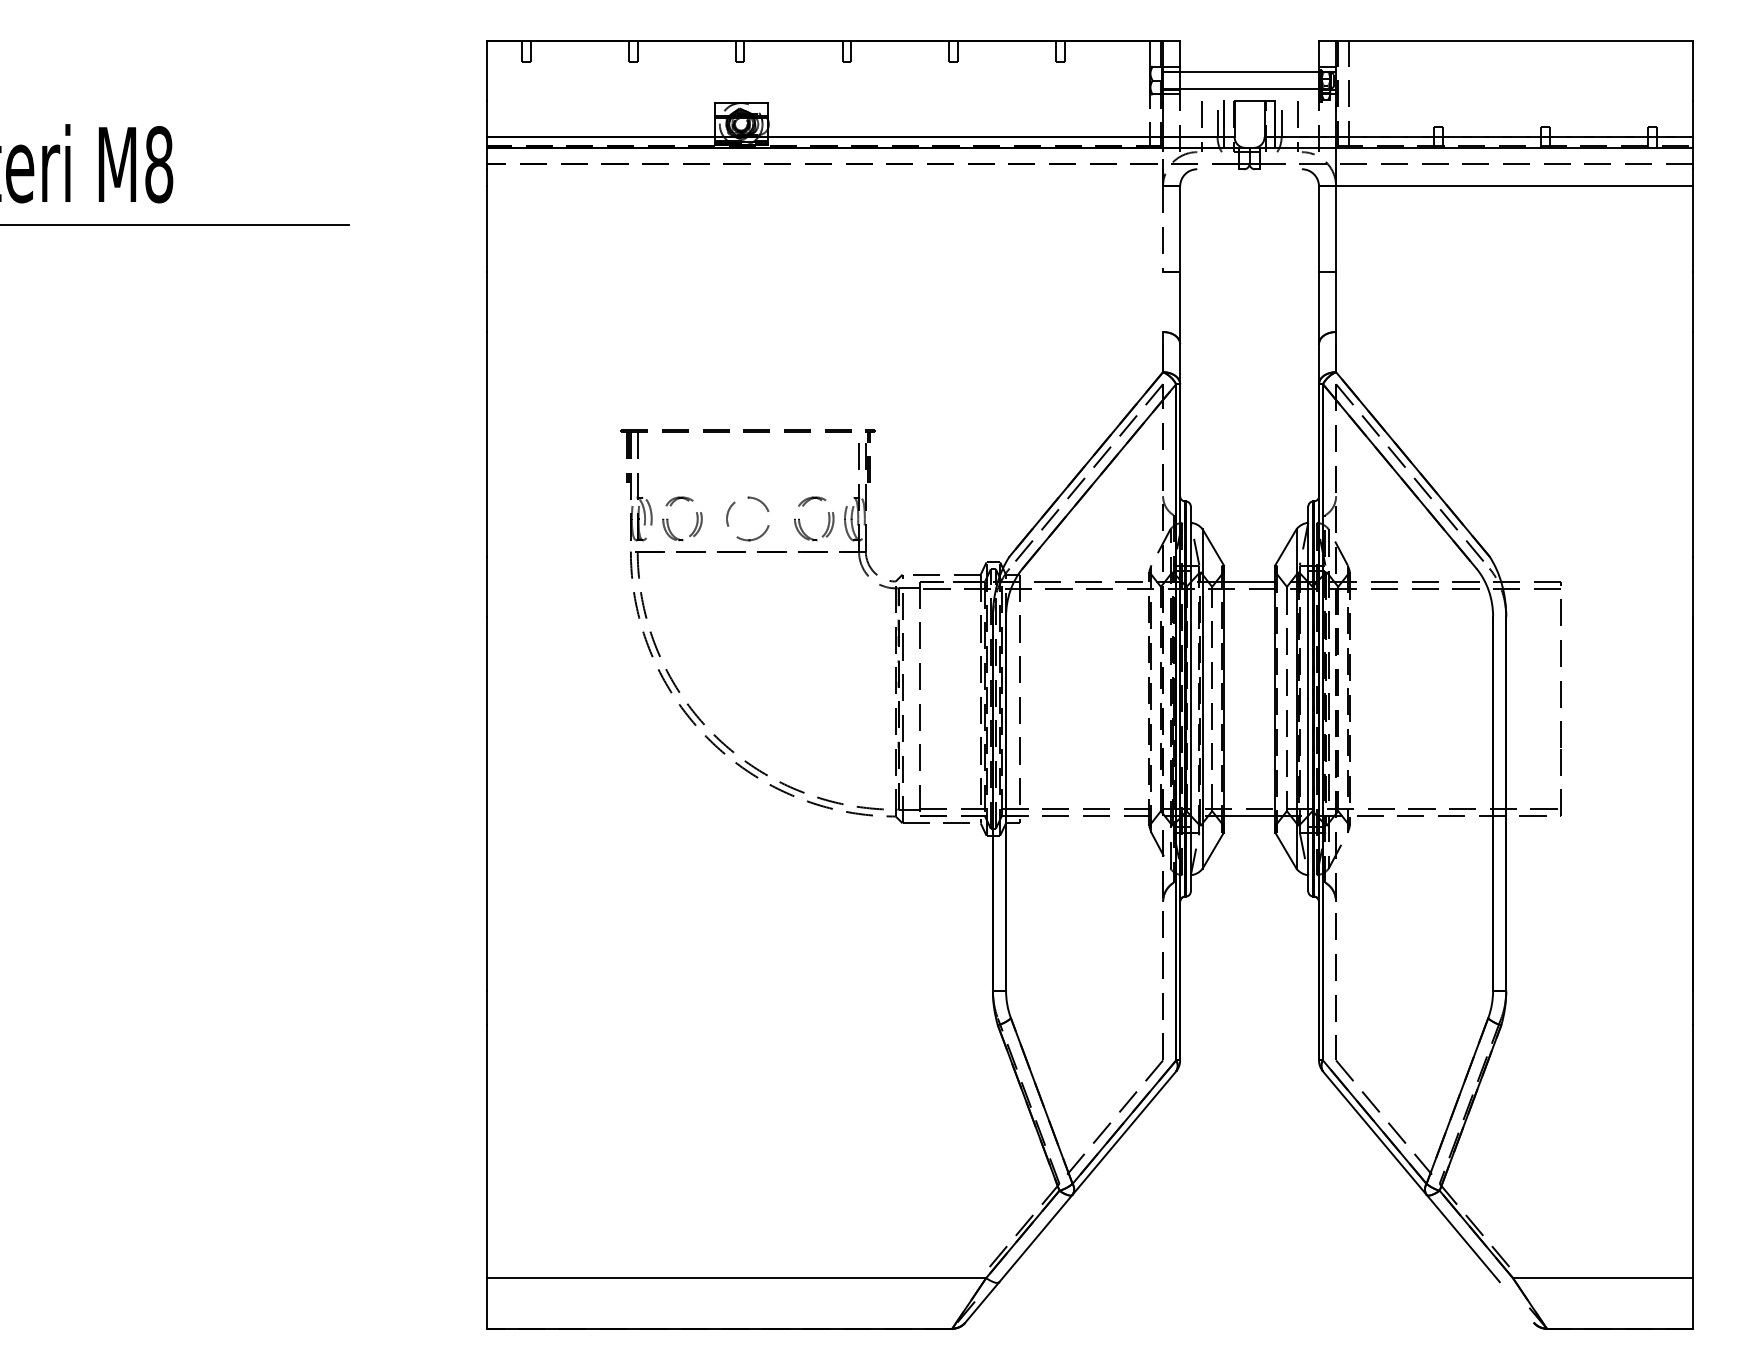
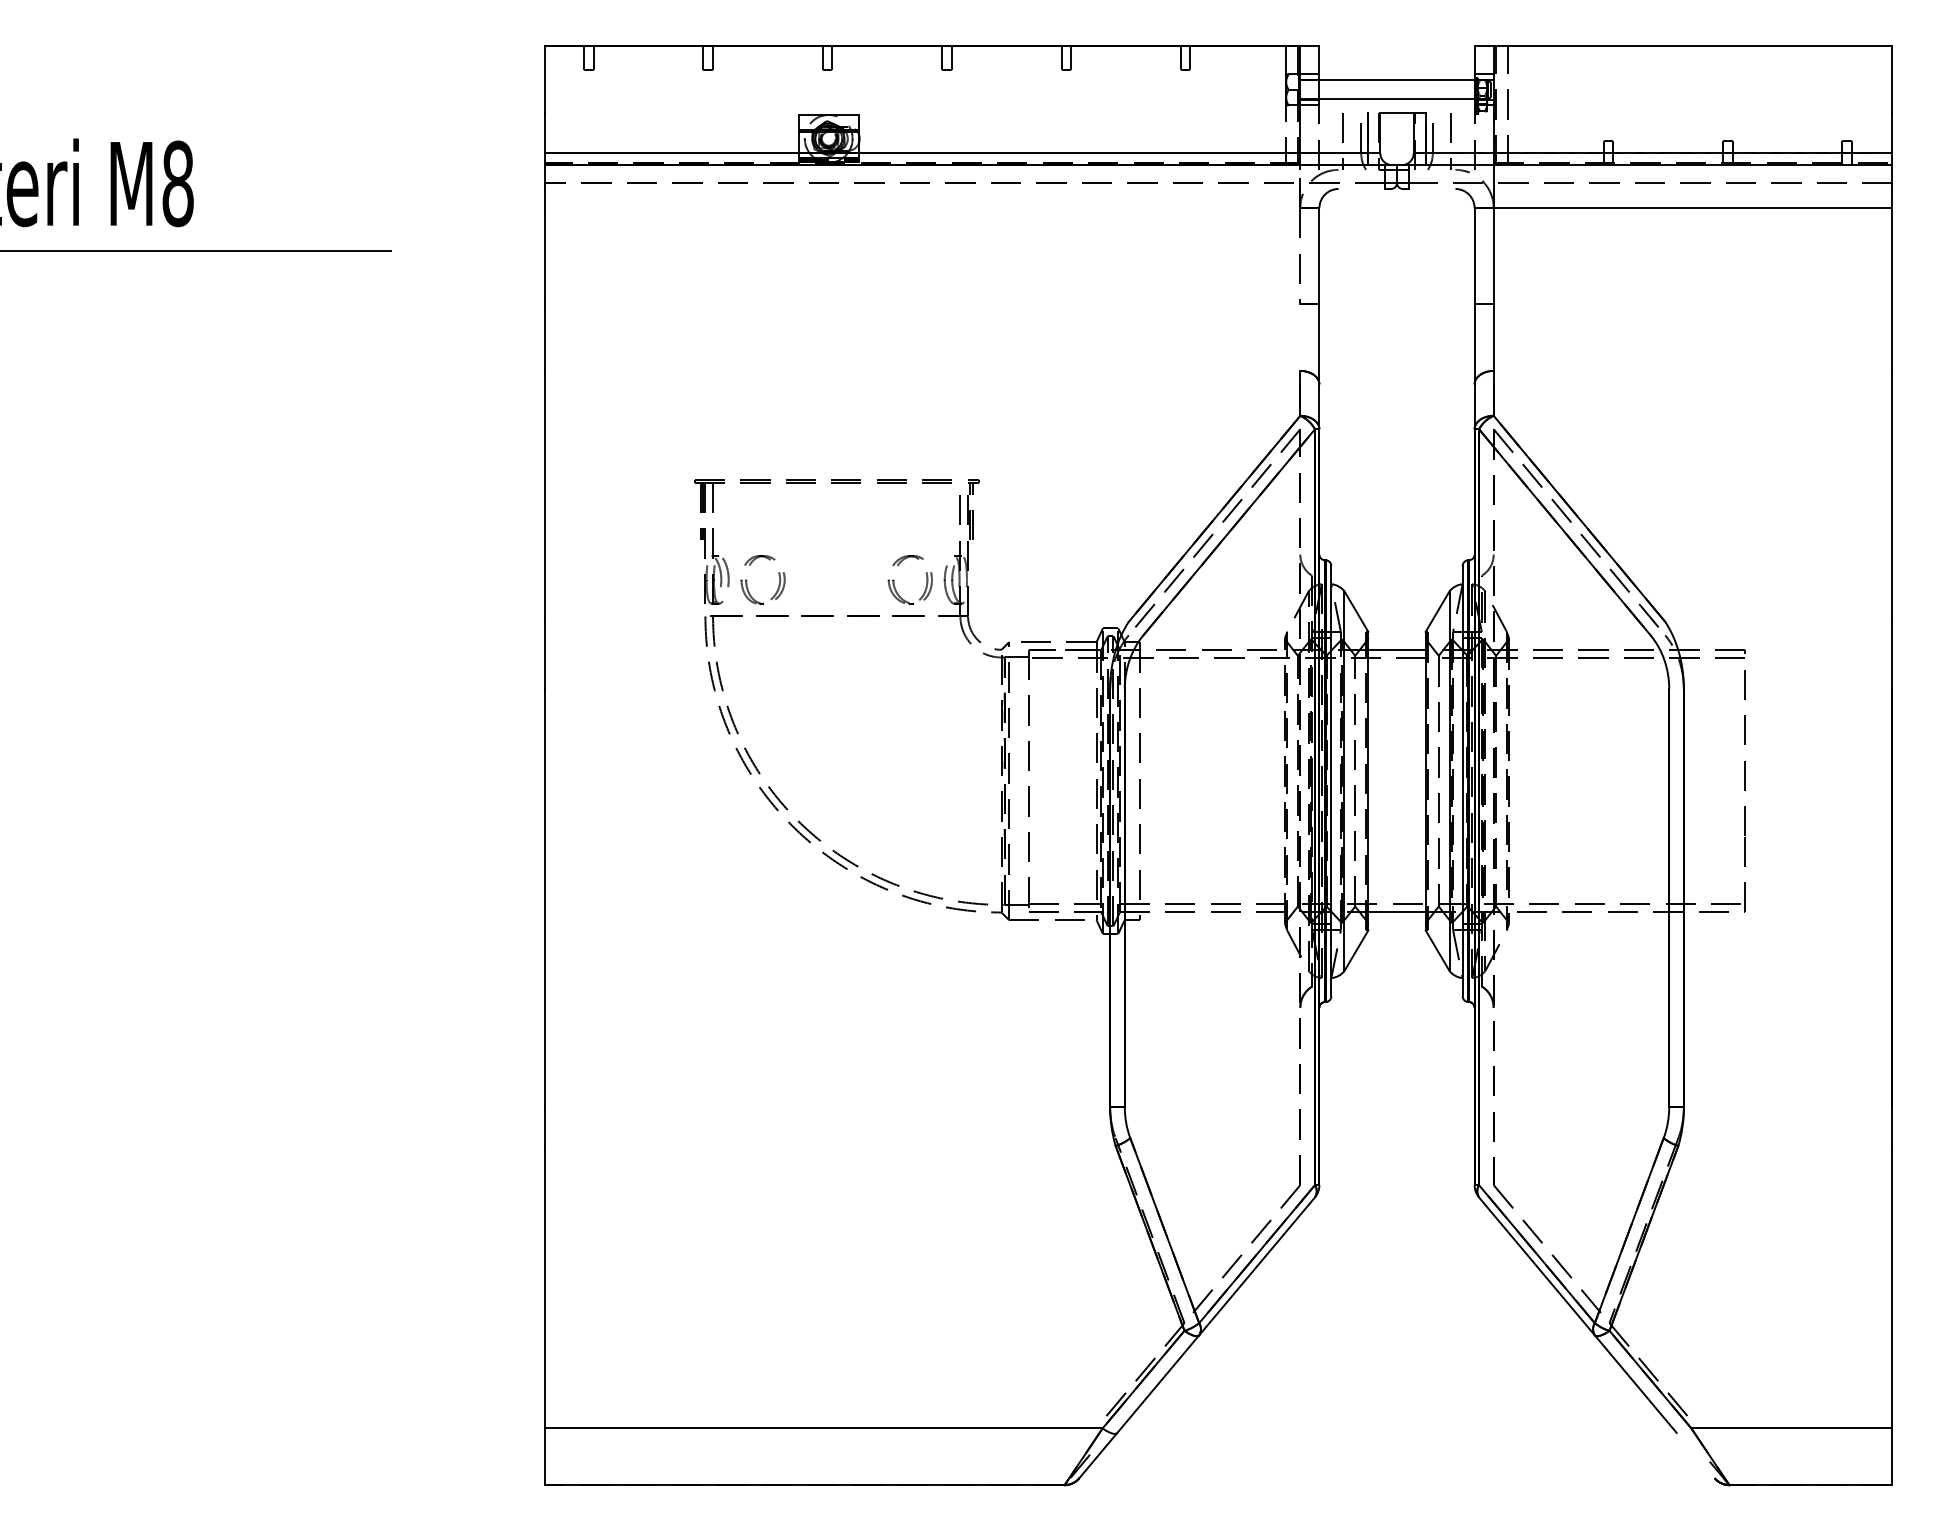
part: (750, 498) -> (839, 557), removed

